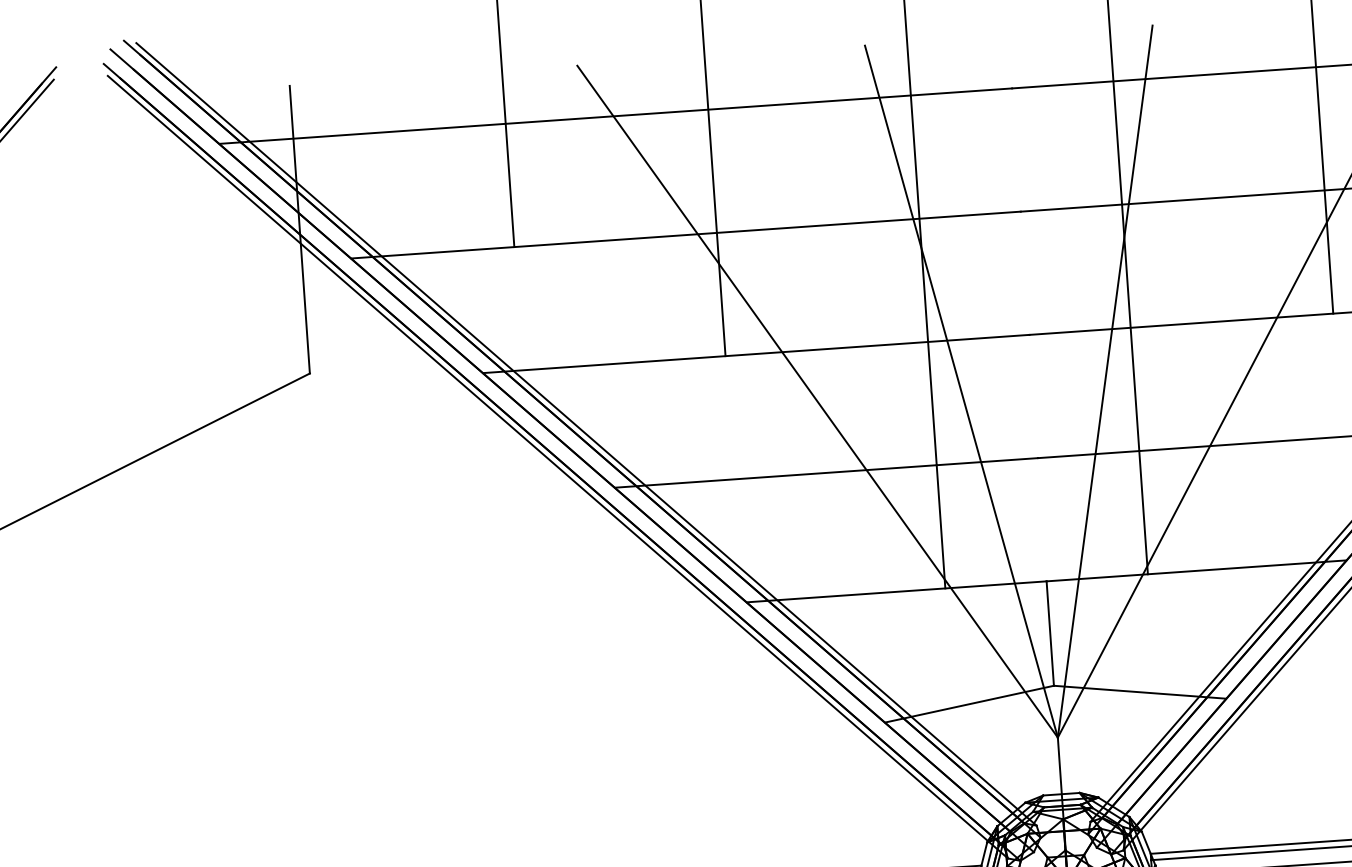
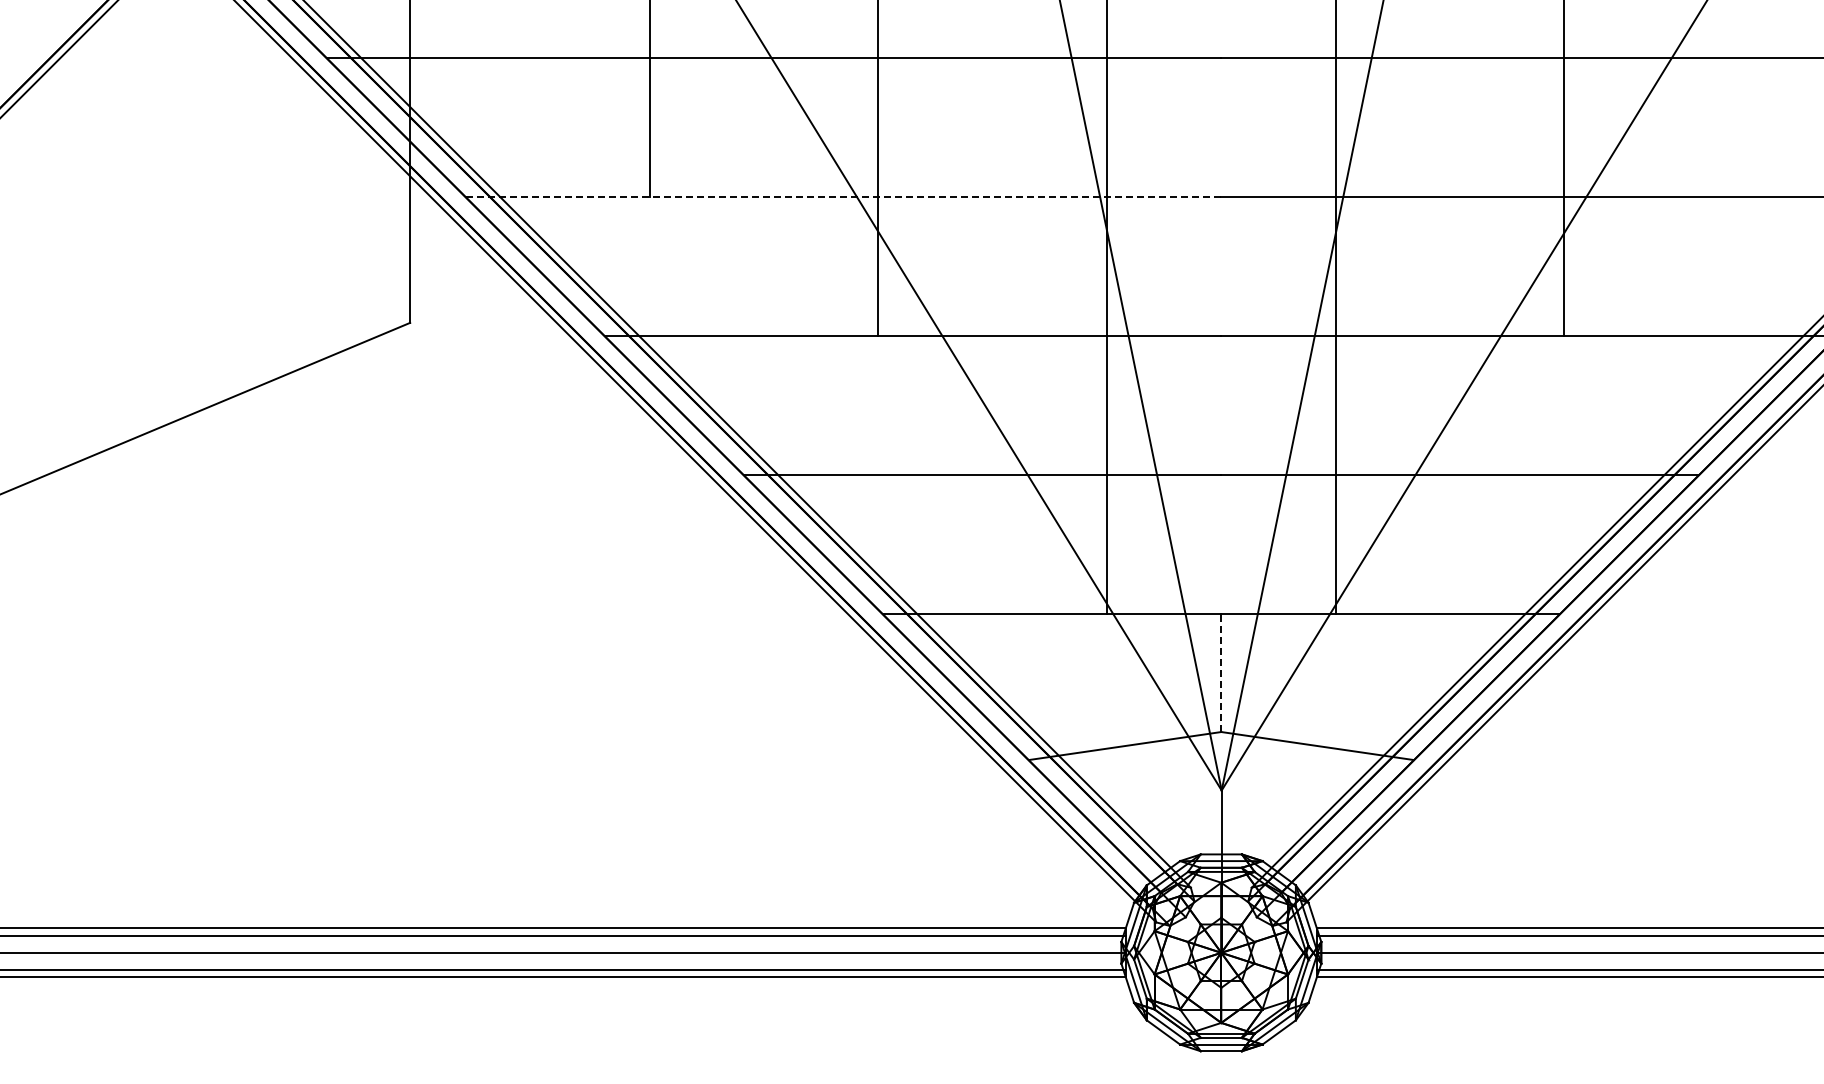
line: (685, 234) -> (843, 196), solid -> dashed
line: (1050, 633) -> (1221, 673), solid -> dashed

